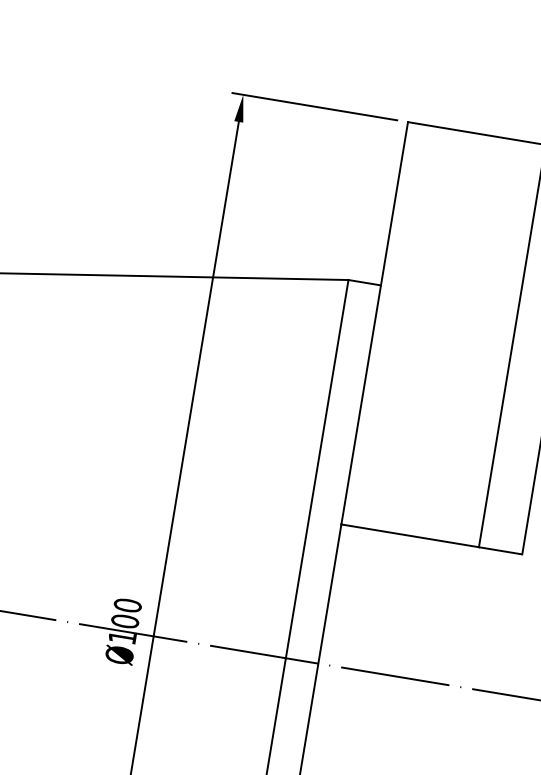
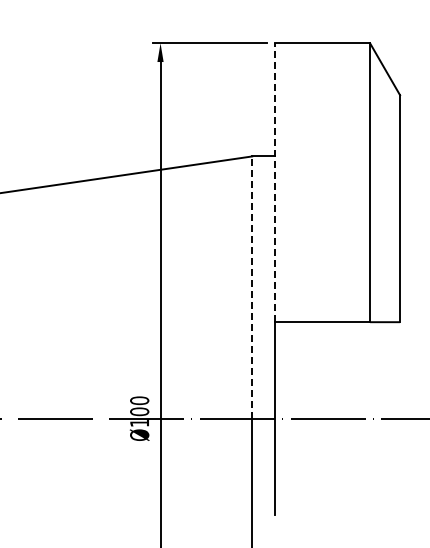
line: (374, 322) -> (274, 182), solid -> dashed
line: (317, 469) -> (252, 287), solid -> dashed

